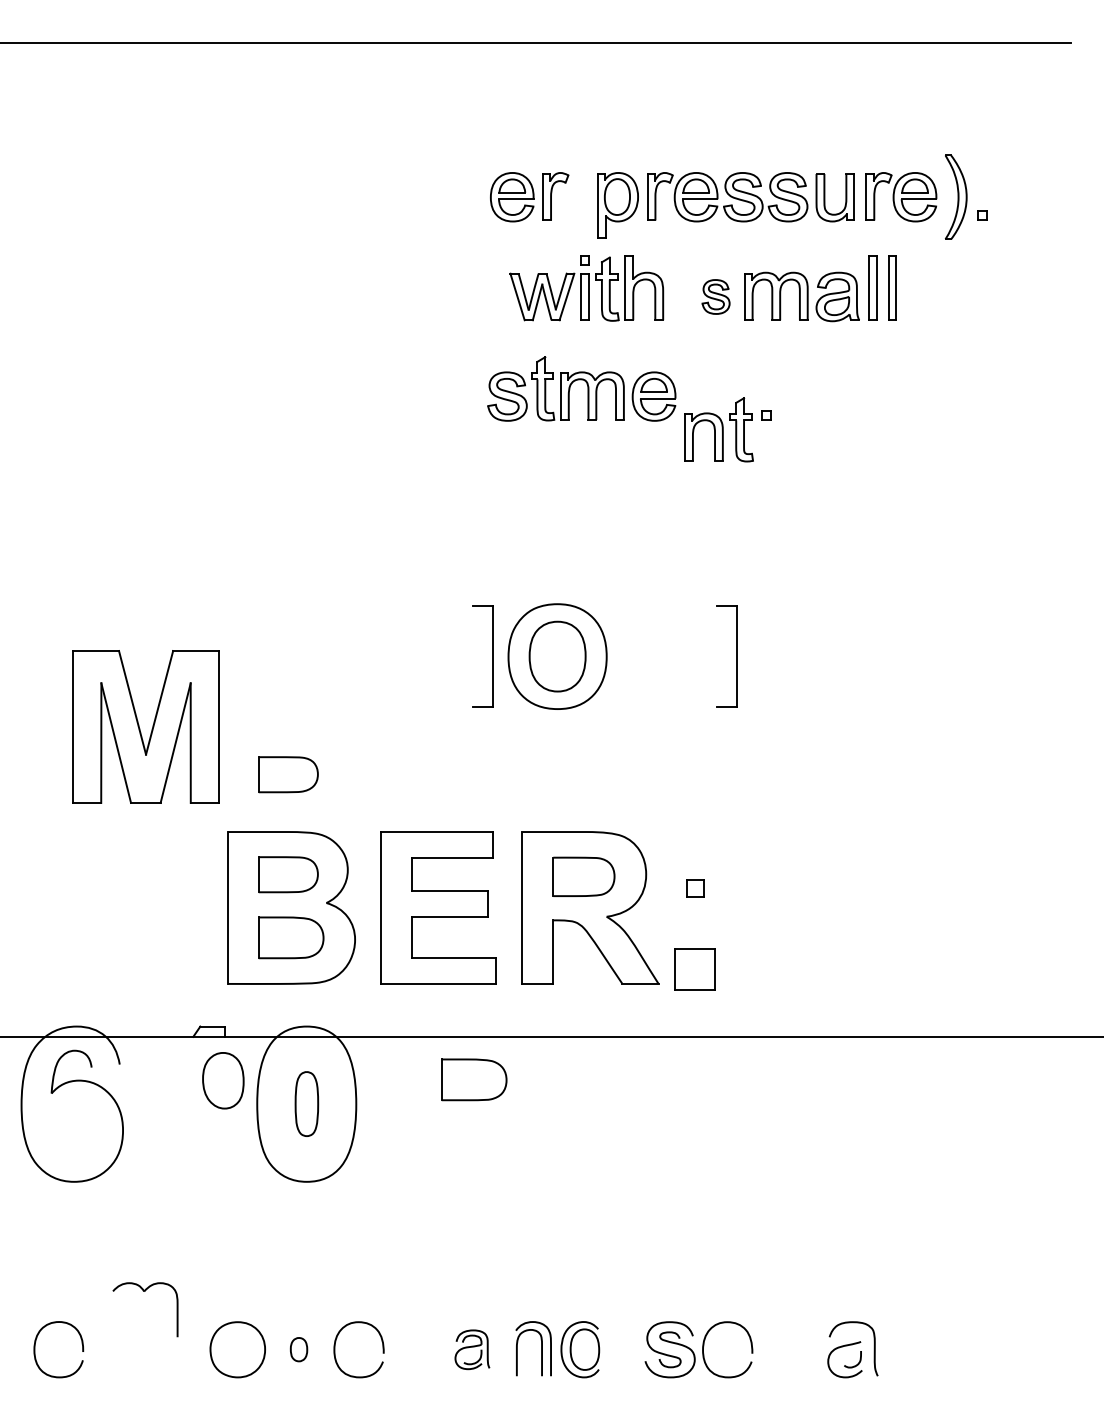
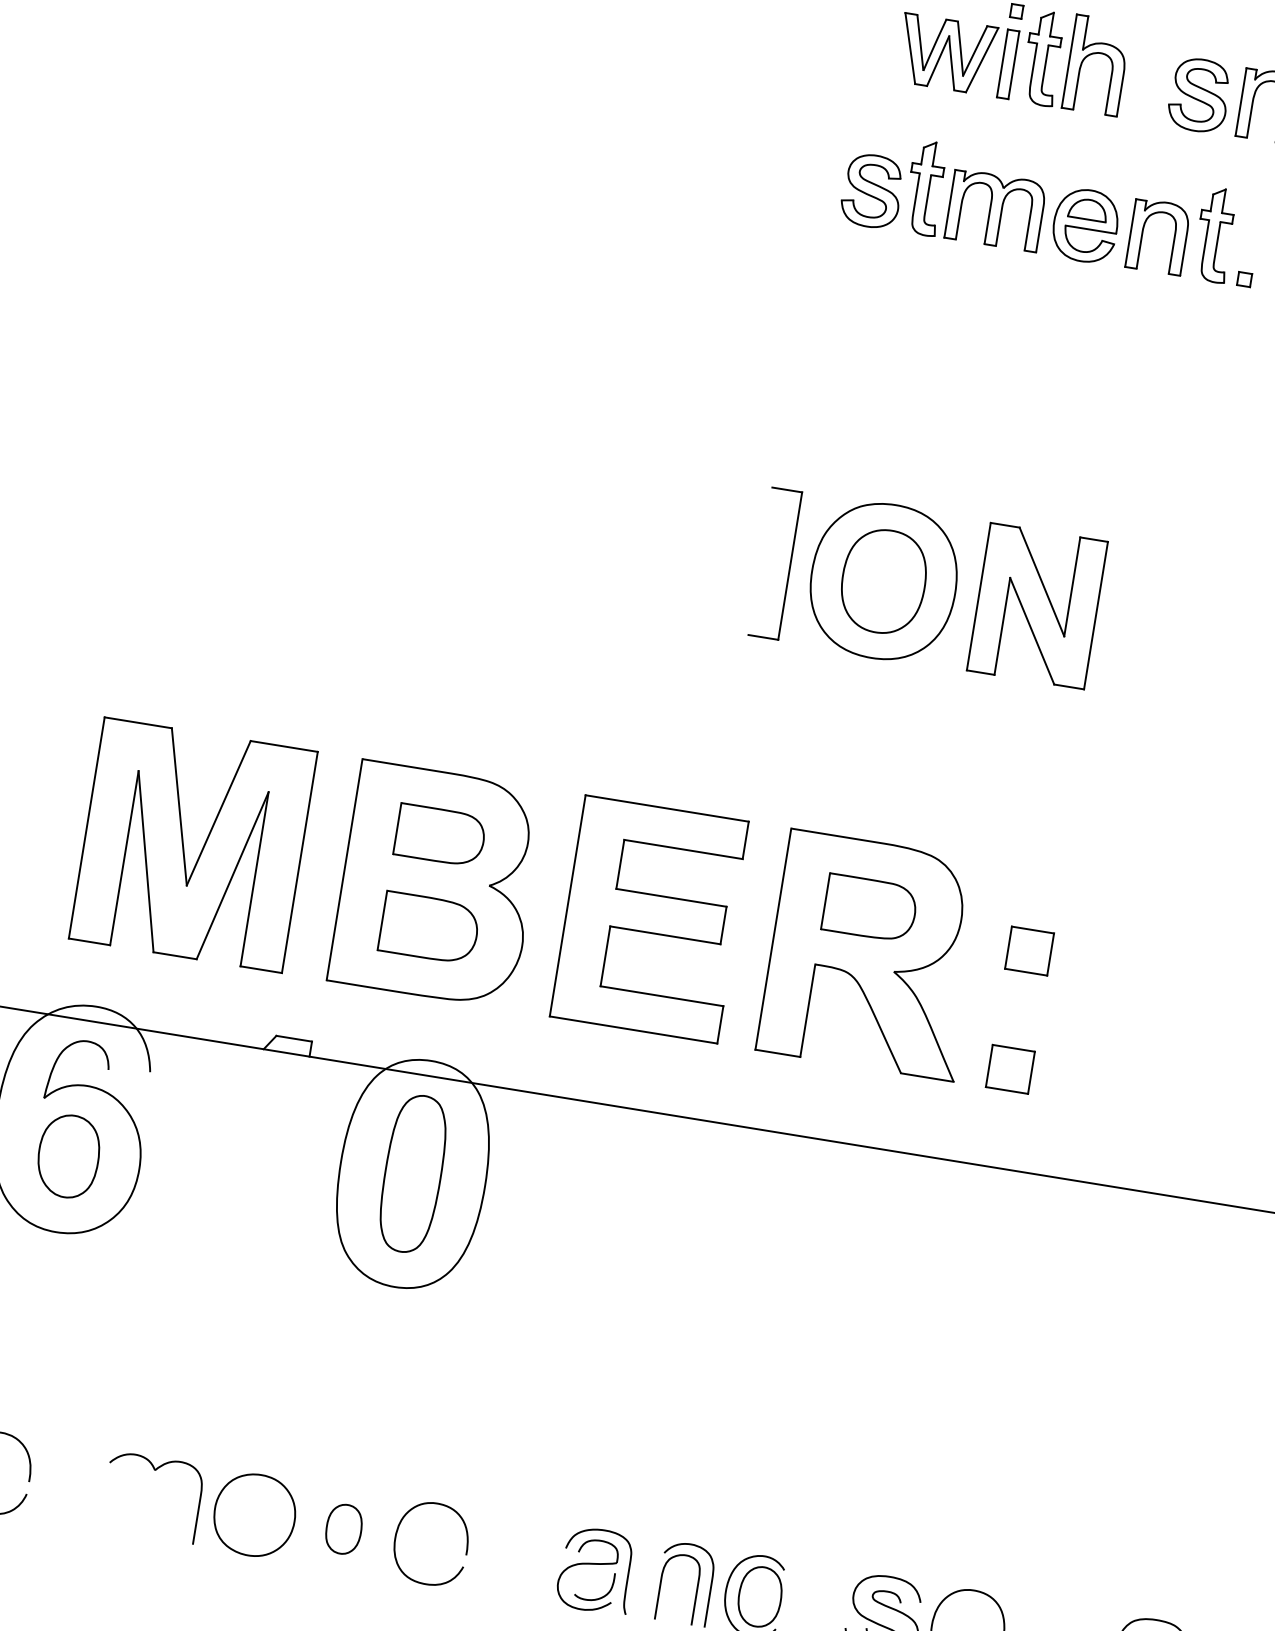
part: (715, 296) -> (1198, 94), size x1.43
part: (718, 429) -> (1181, 229), moved
part: (662, 656) -> (1036, 606), added
part: (736, 656) -> (1144, 623), removed
part: (145, 726) -> (192, 844), moved
part: (288, 774) -> (464, 689), removed
part: (695, 888) -> (1029, 951), size x1.67
part: (695, 969) -> (1010, 1069), size x0.71
part: (474, 1079) -> (663, 1177), removed
part: (223, 1080) -> (68, 1156), moved
part: (306, 1103) -> (412, 1172), size x1.67
part: (145, 1291) -> (156, 1470), moved
part: (298, 1349) -> (343, 1529), size x1.43
part: (472, 1349) -> (596, 1570), size x1.43

